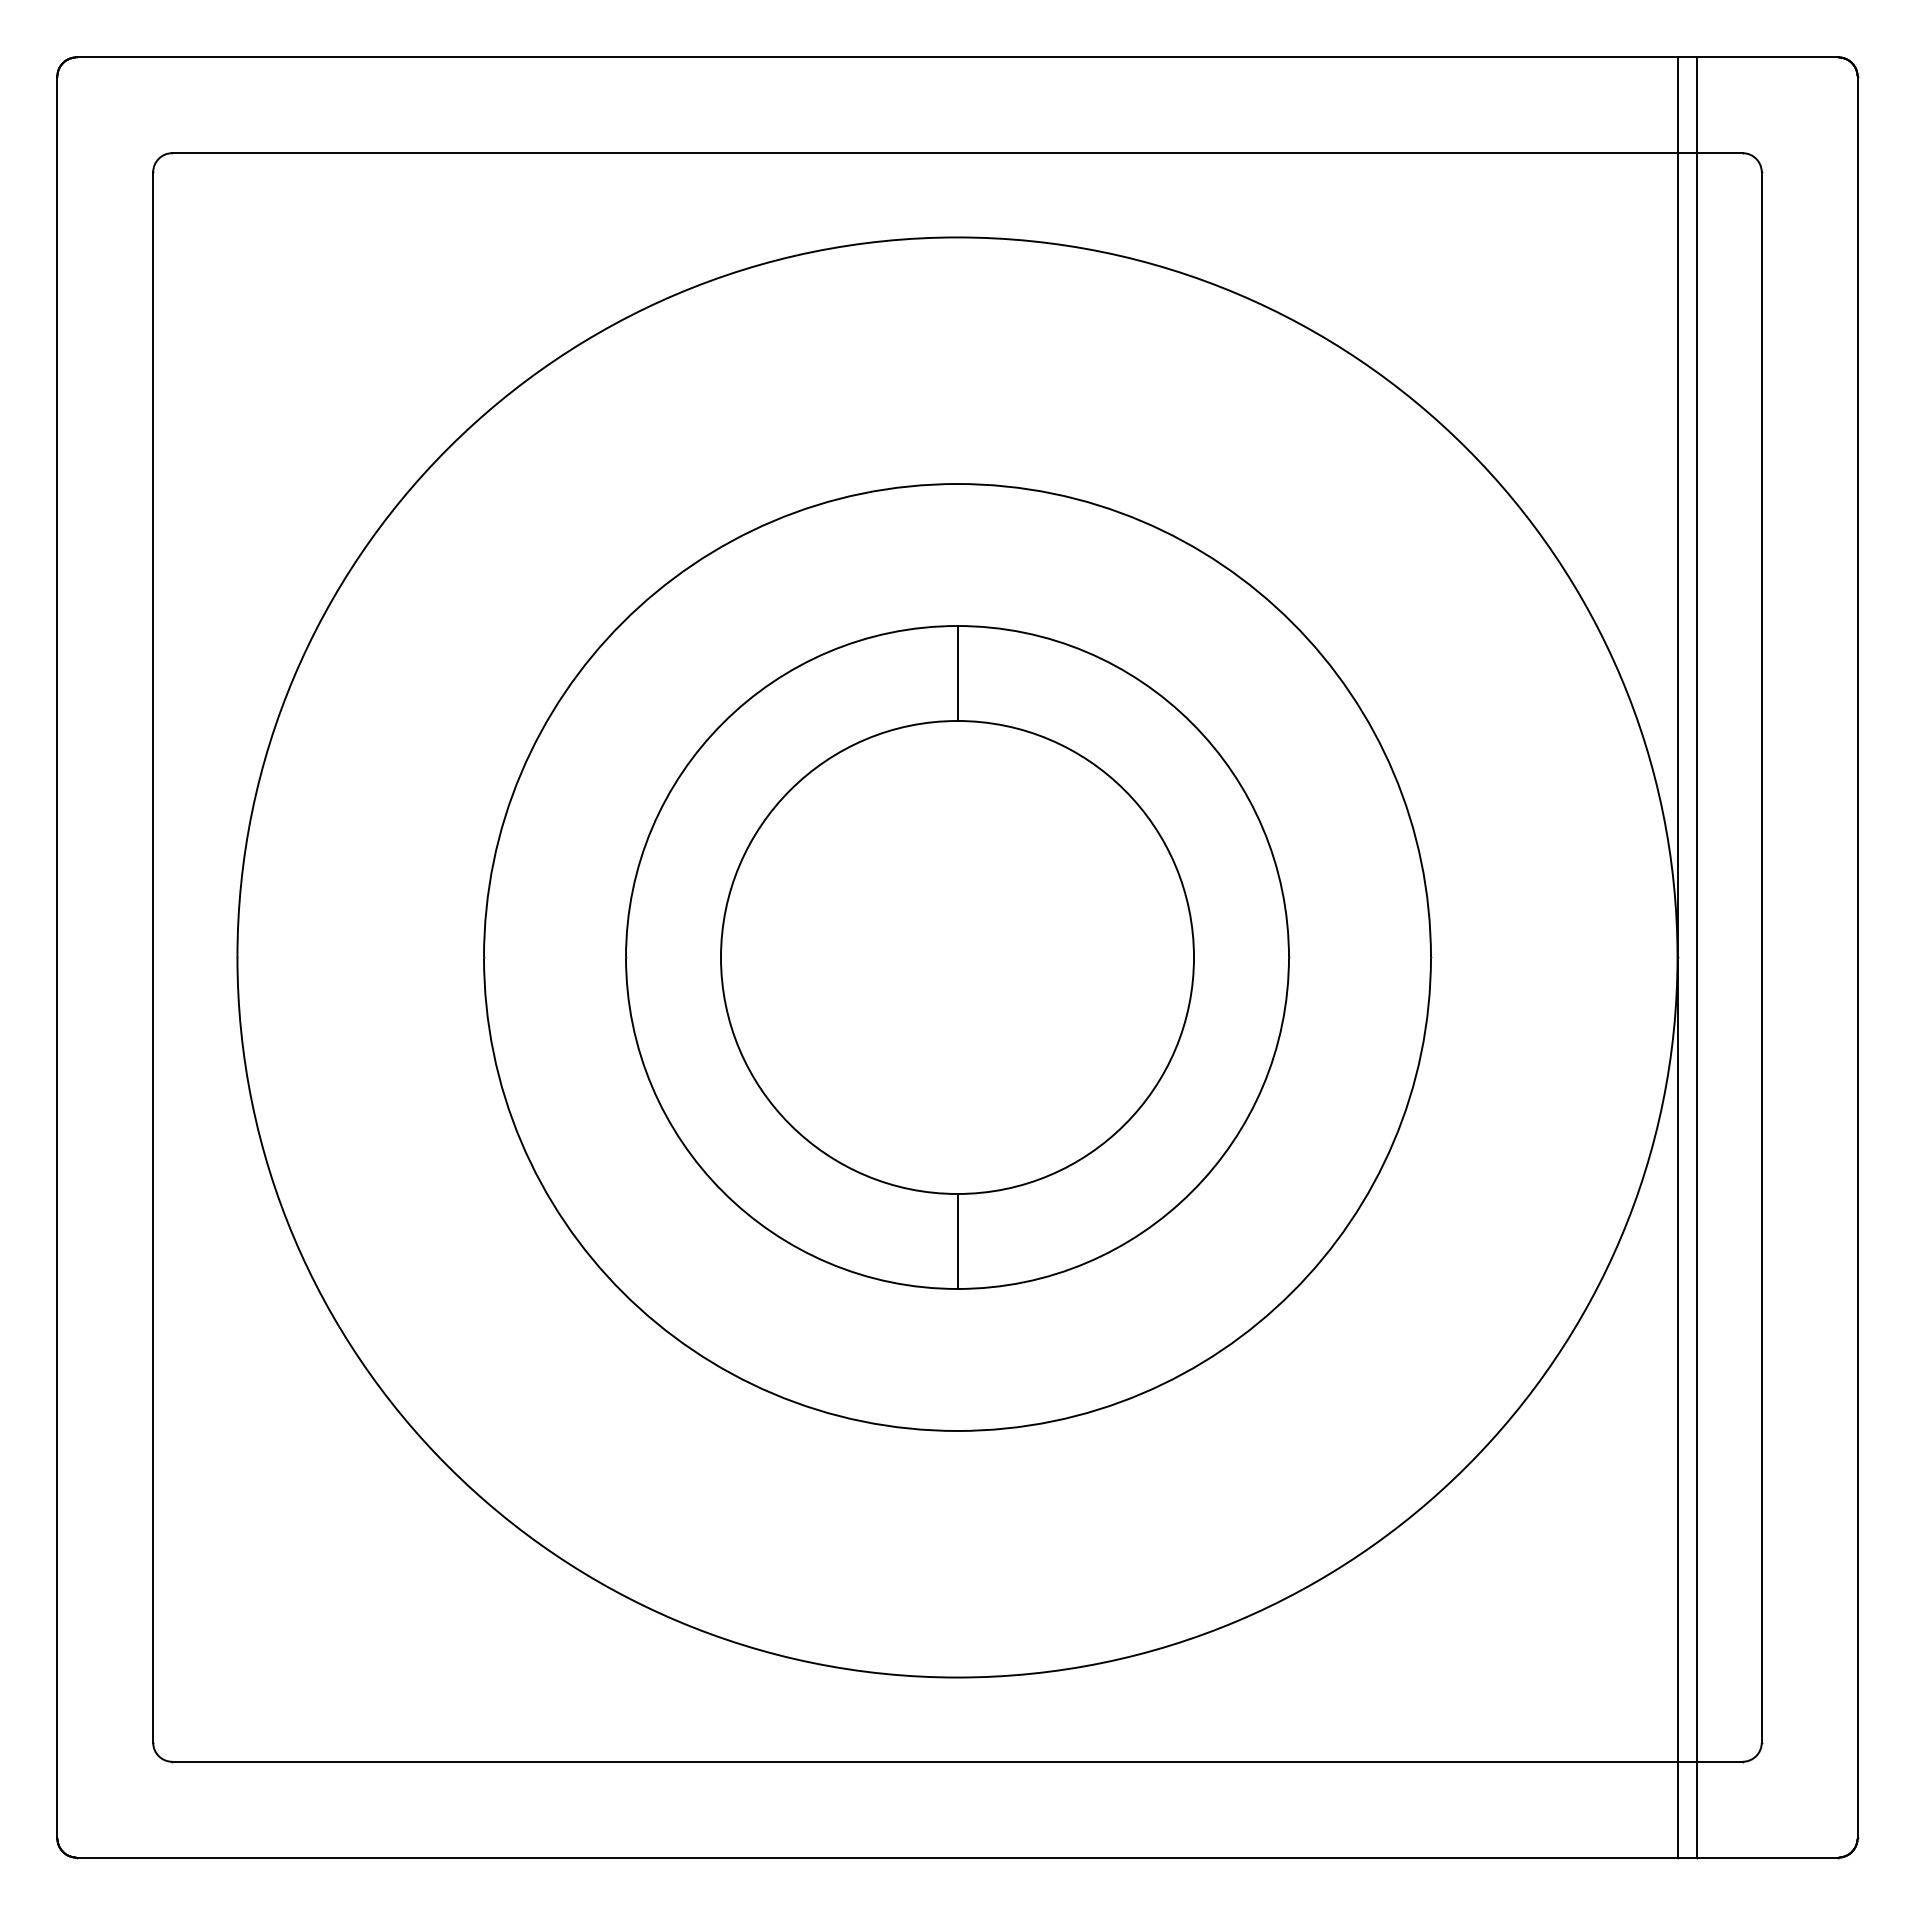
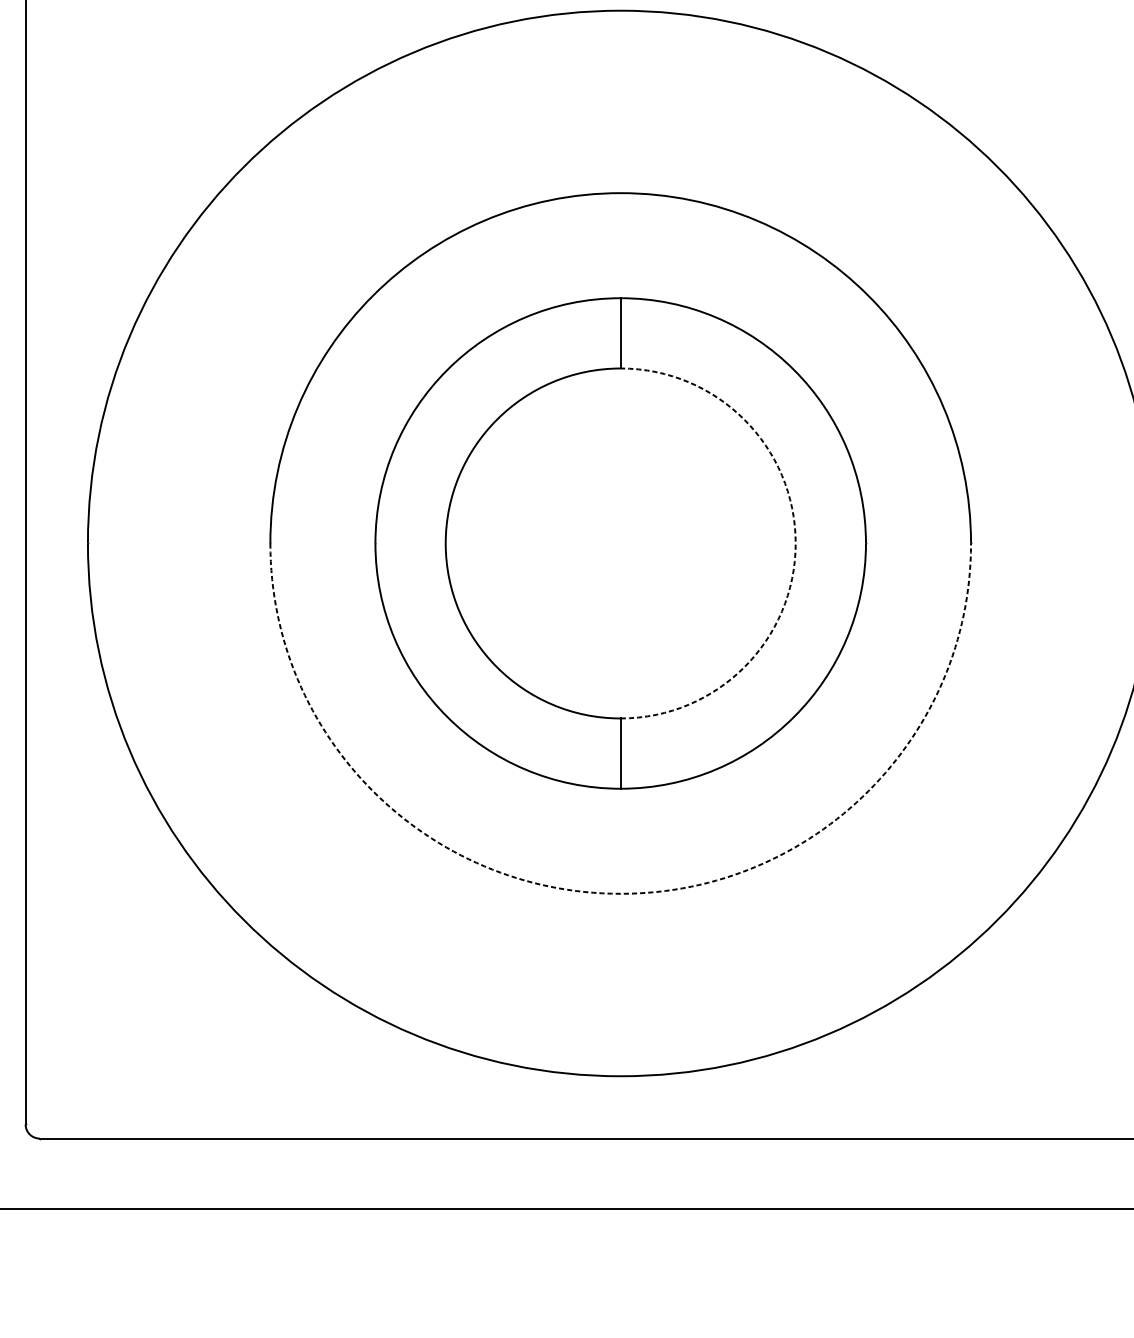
arc: (1194, 957) -> (796, 543), solid -> dashed
arc: (957, 1430) -> (620, 893), solid -> dashed

